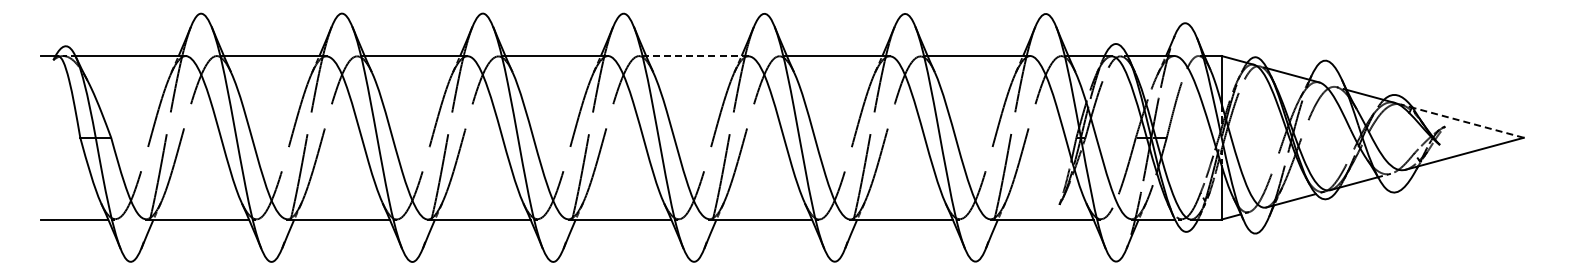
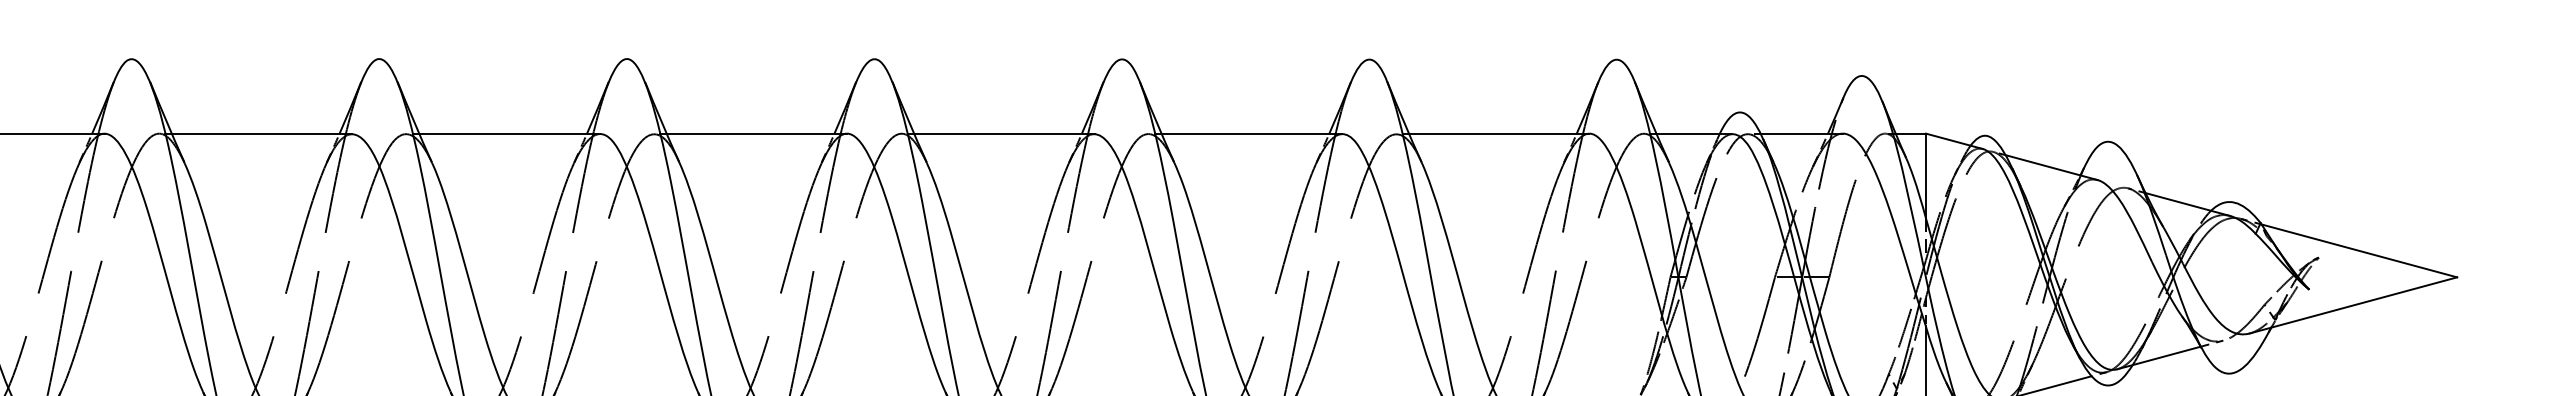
line: (696, 56) -> (1002, 134), dashed -> solid
line: (1468, 122) -> (2359, 250), dashed -> solid

